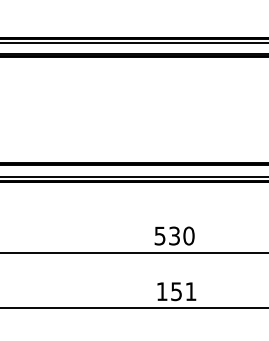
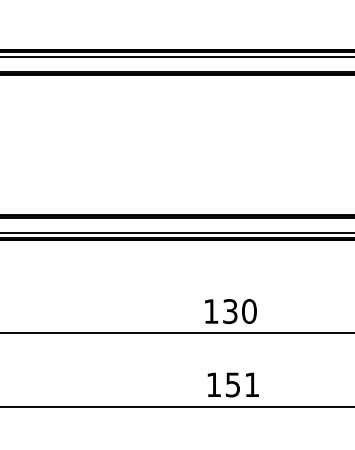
text: (159, 235) -> (210, 310), 530 -> 130

